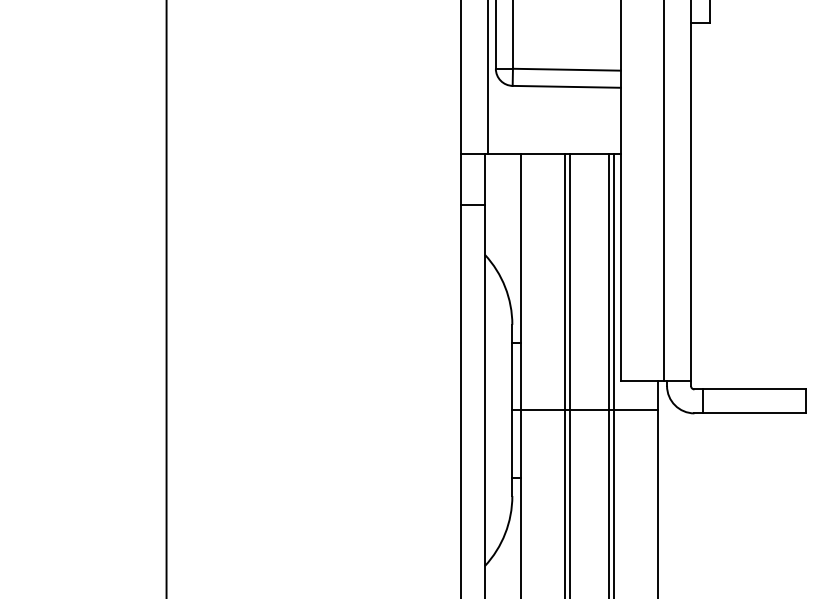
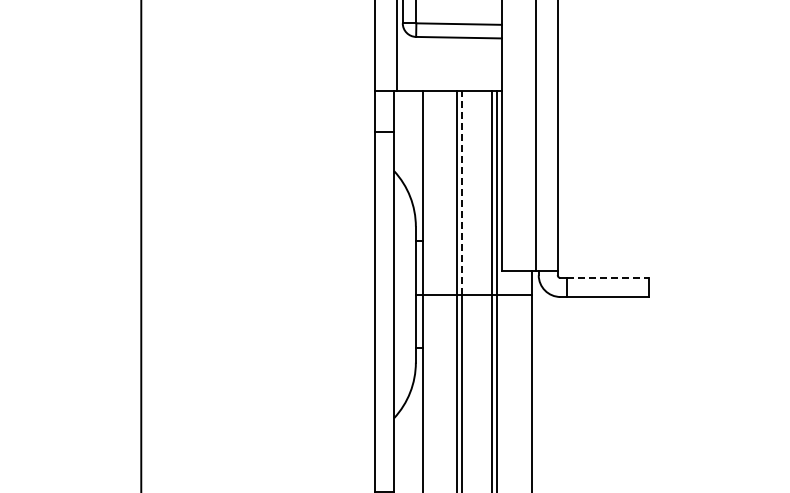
line: (569, 281) -> (461, 192), solid -> dashed
line: (754, 388) -> (608, 277), solid -> dashed

